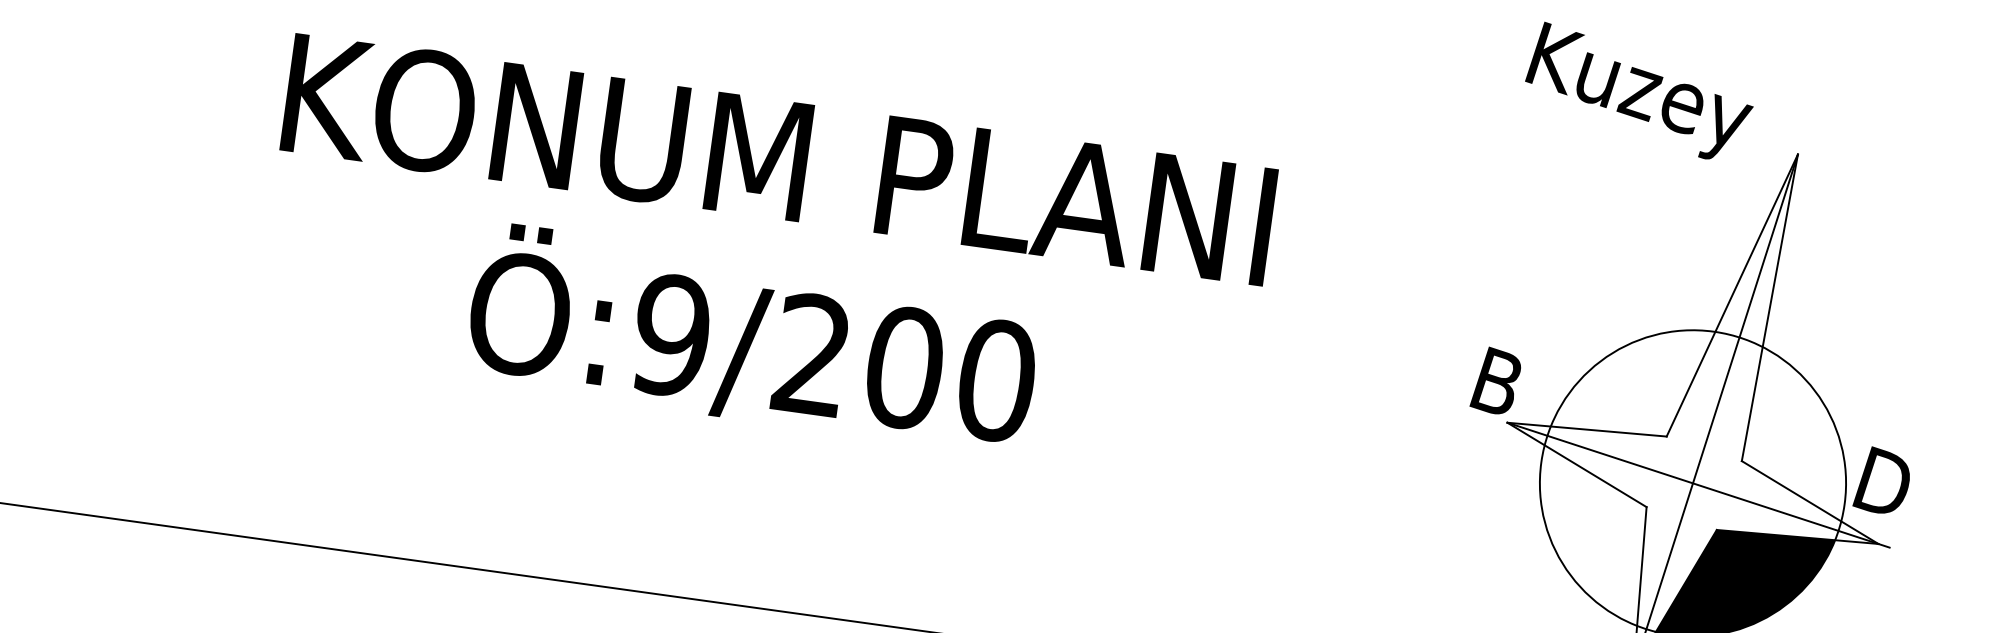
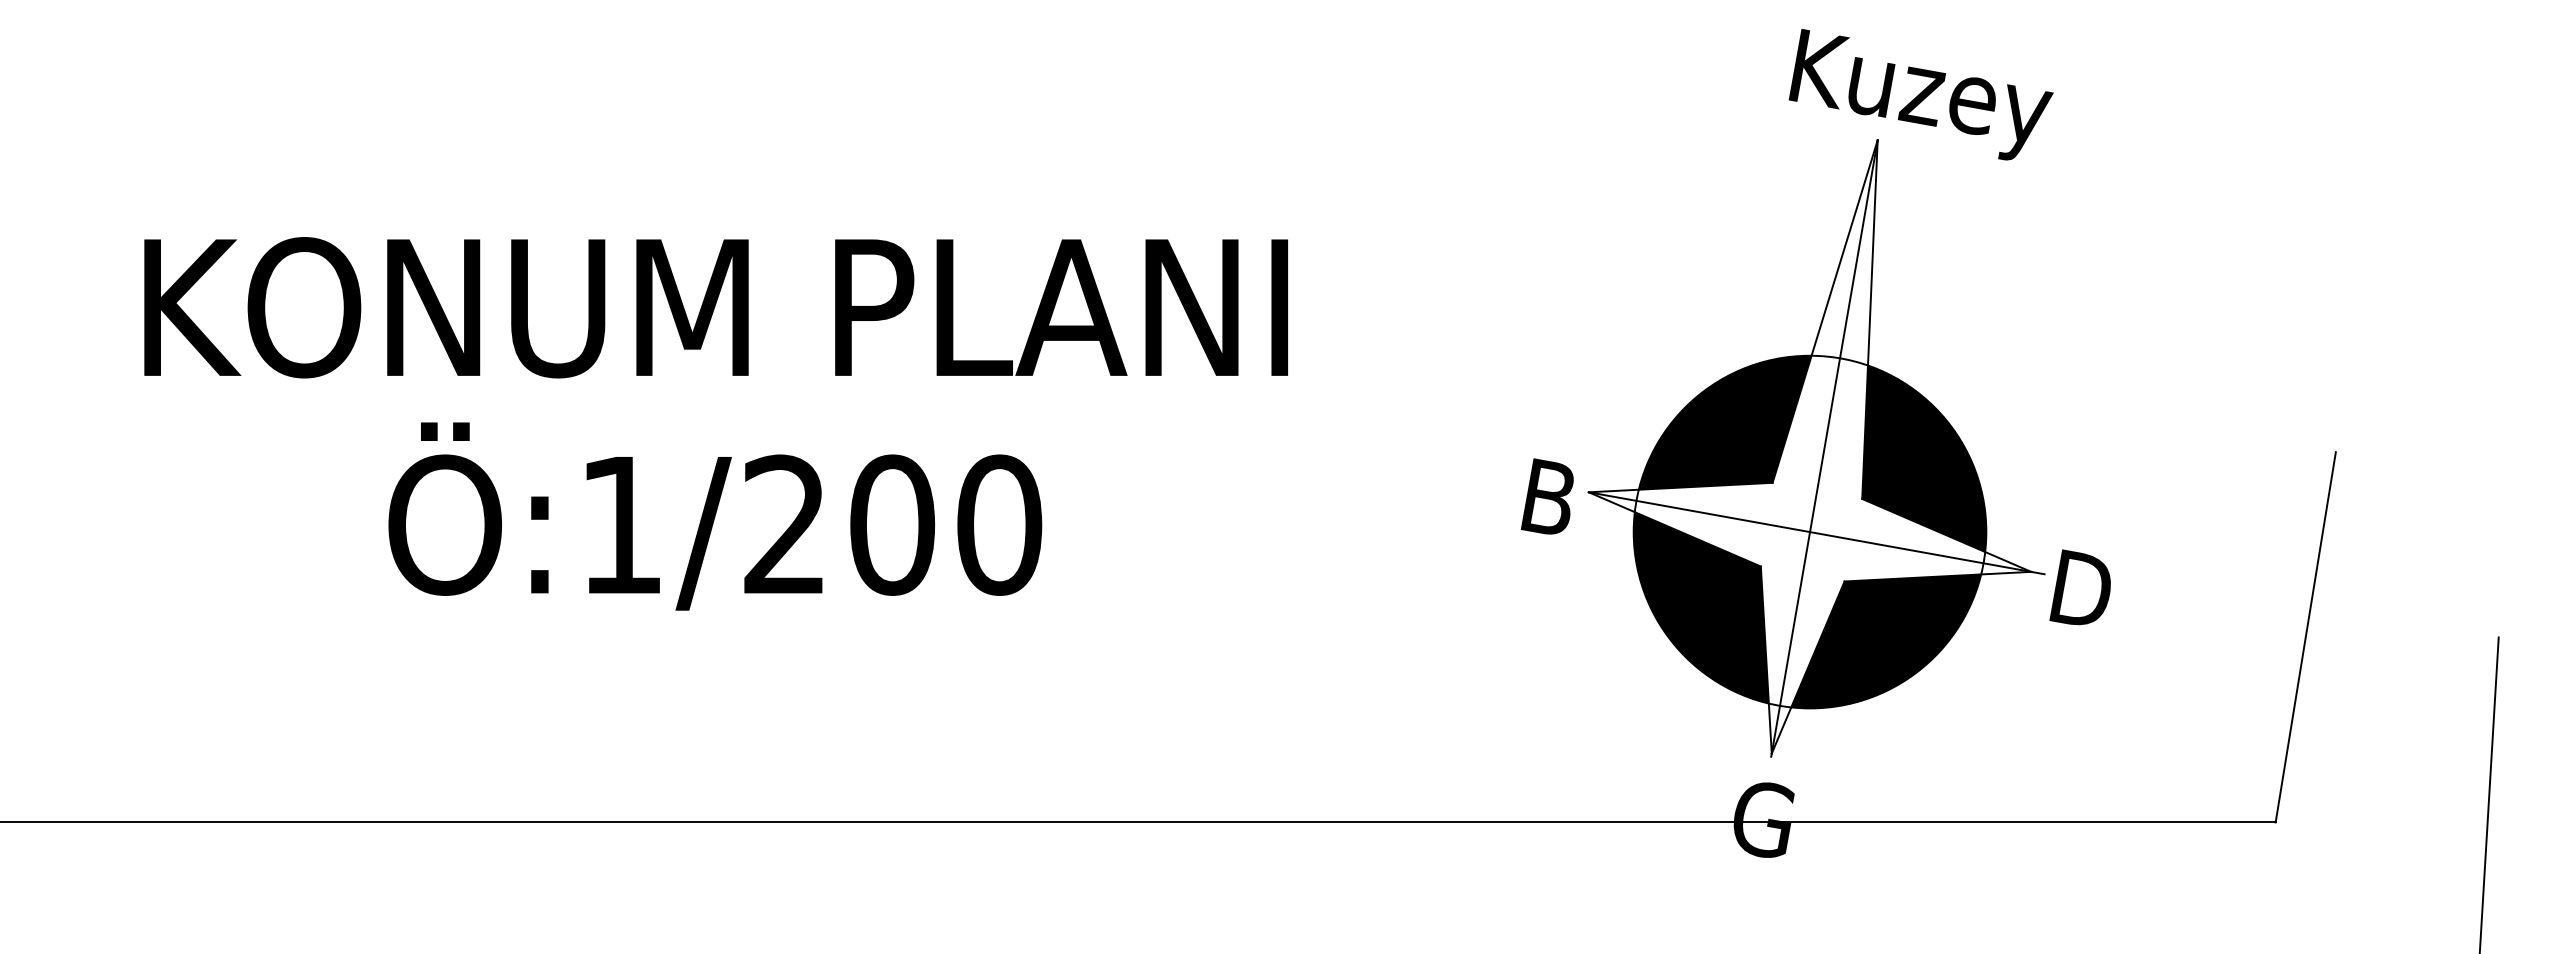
text: (1638, 92) -> (1920, 94), moved
text: (670, 334) -> (620, 524), Ö:9/200 -> Ö:1/200
fill: (1632, 378) -> (1724, 422), added
text: (1495, 380) -> (1546, 496), moved
fill: (1800, 433) -> (1924, 458), added
text: (1882, 481) -> (2079, 587), moved
fill: (1589, 535) -> (1700, 607), added

